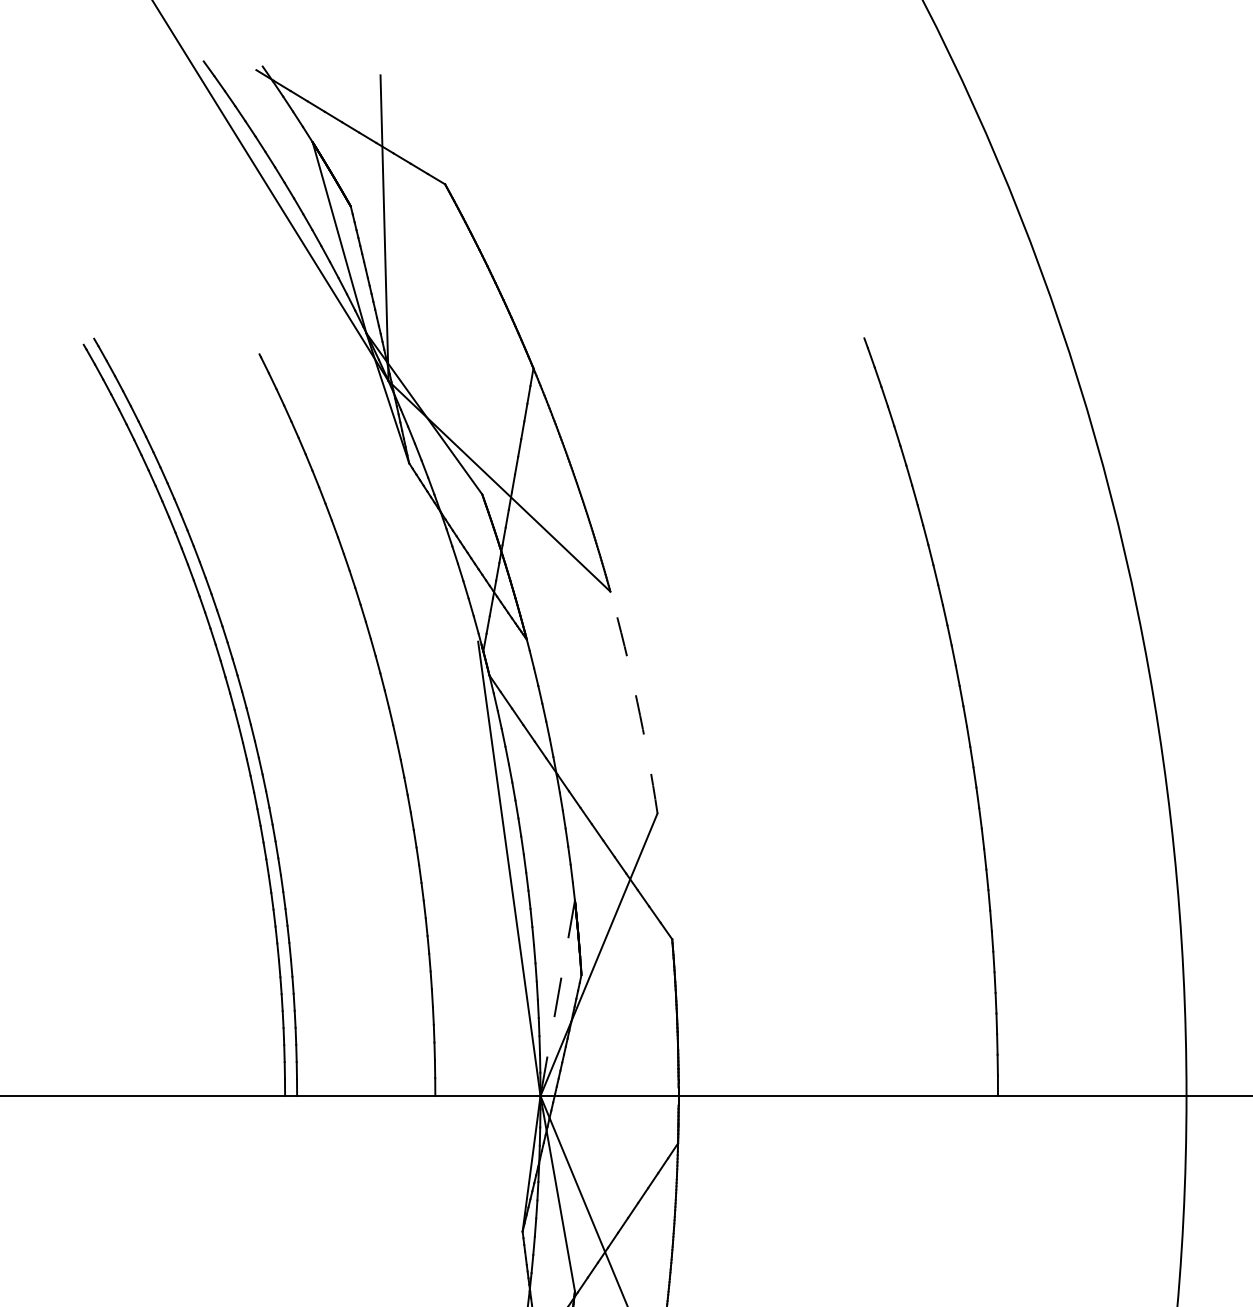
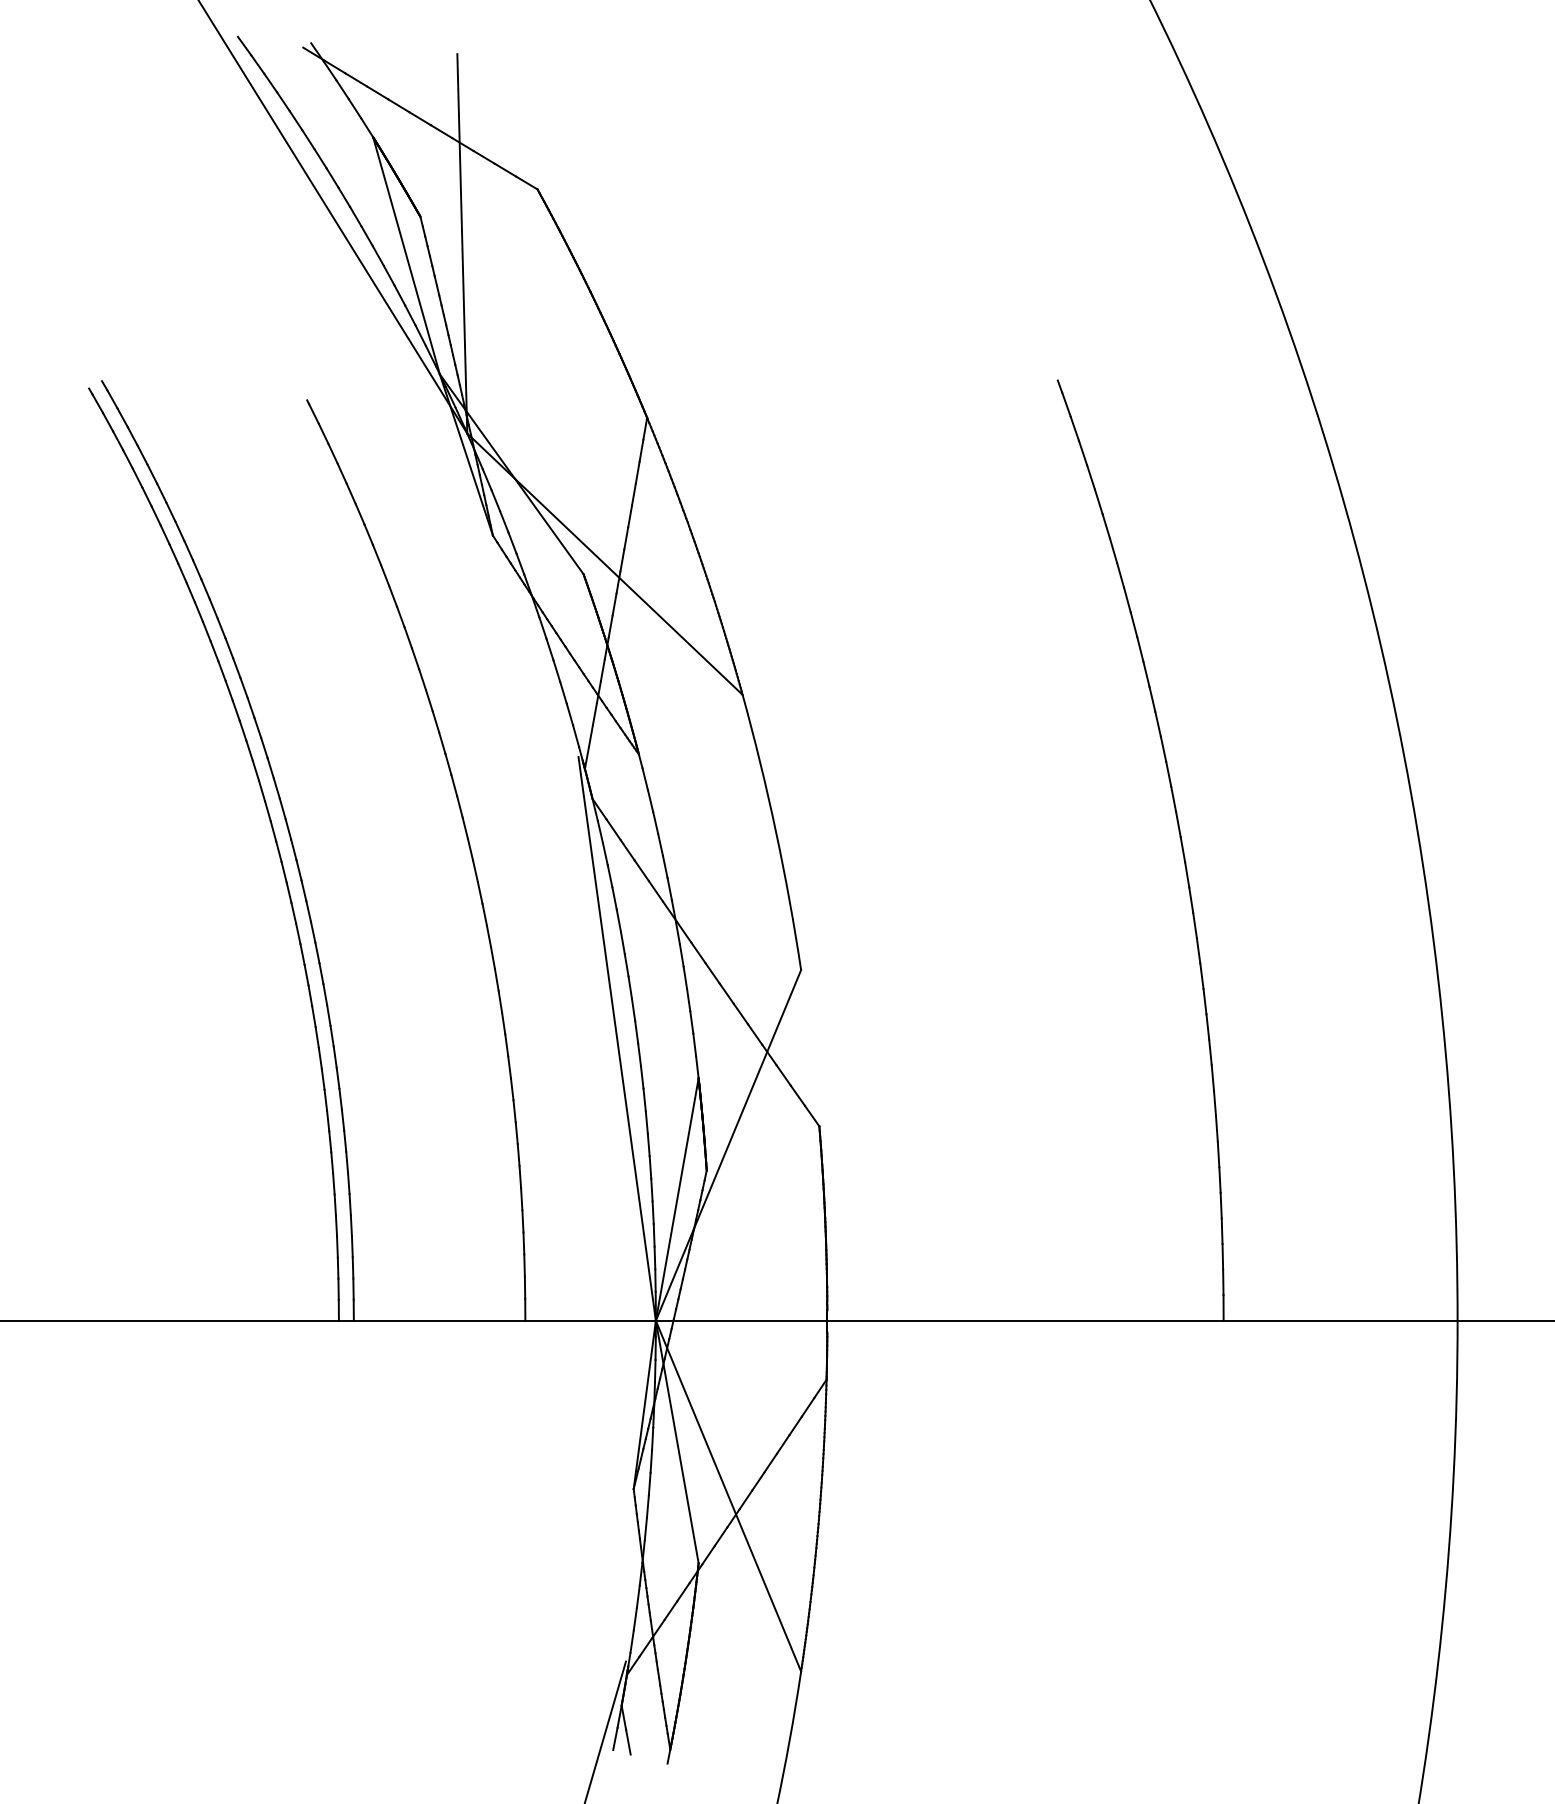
arc: (637, 701) -> (776, 831), dashed -> solid
line: (557, 998) -> (677, 1199), dashed -> solid

